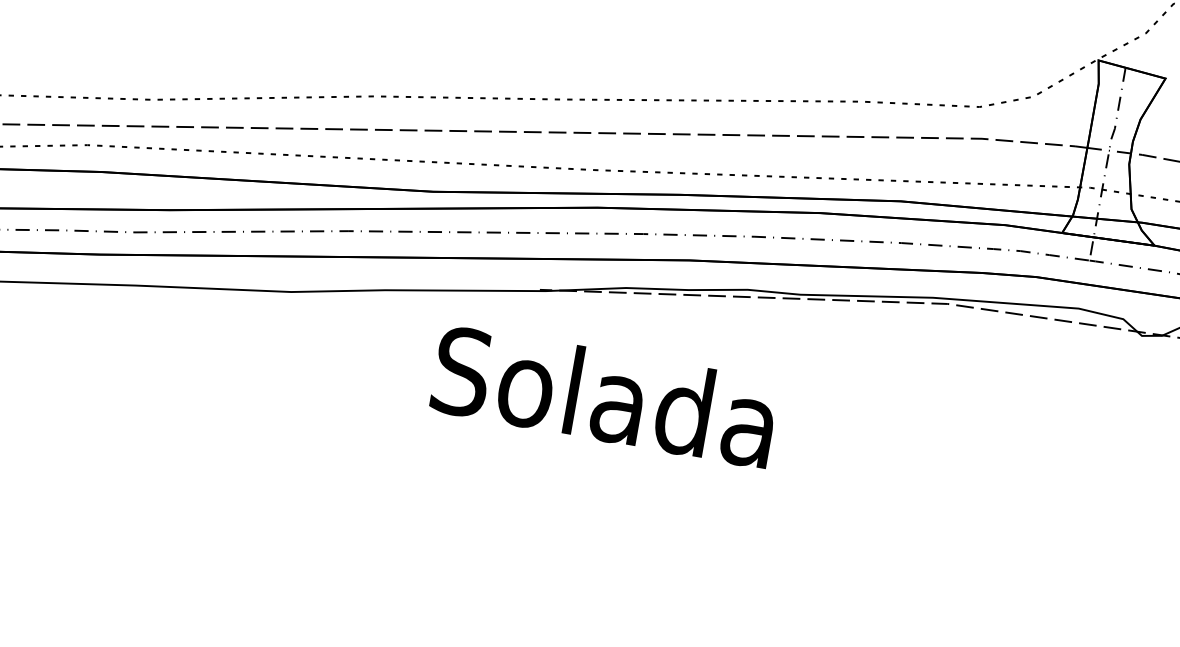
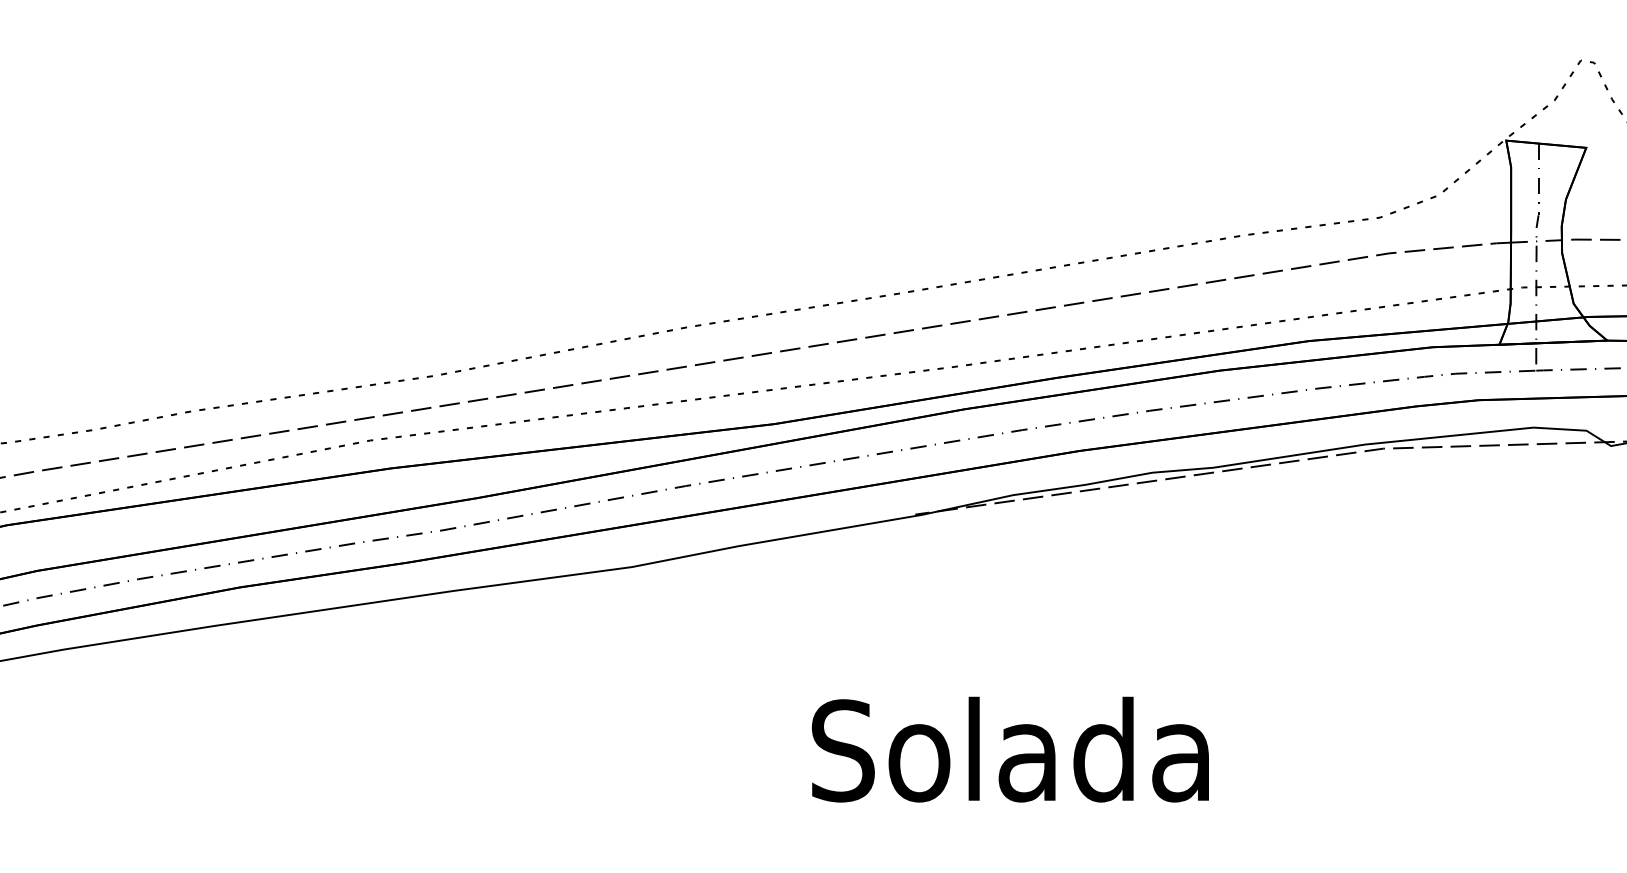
text: (603, 395) -> (1009, 749), moved

